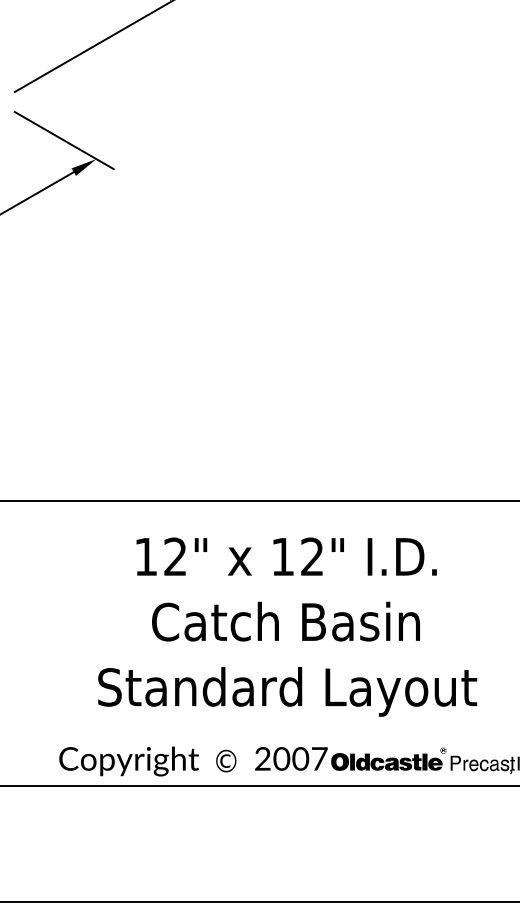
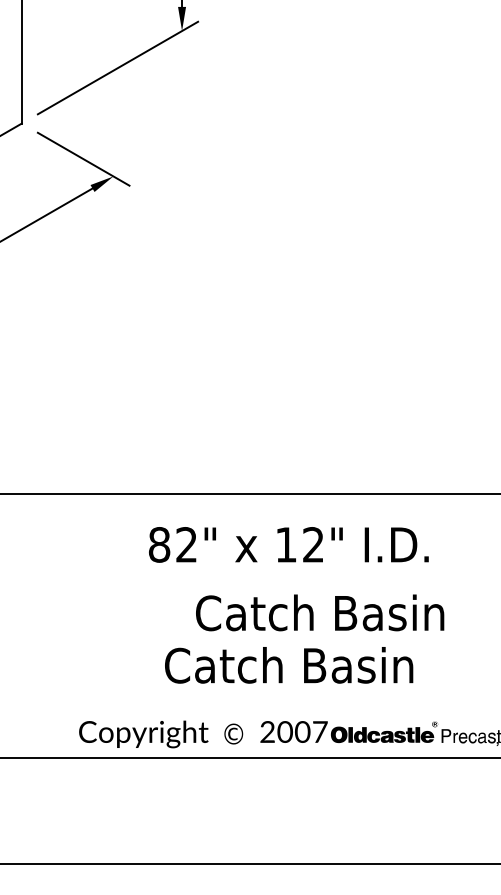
text: (146, 556) -> (159, 544), 12" -> 82"
text: (286, 621) -> (320, 612), moved
text: (287, 691) -> (290, 669), Standard Layout -> Catch Basin

